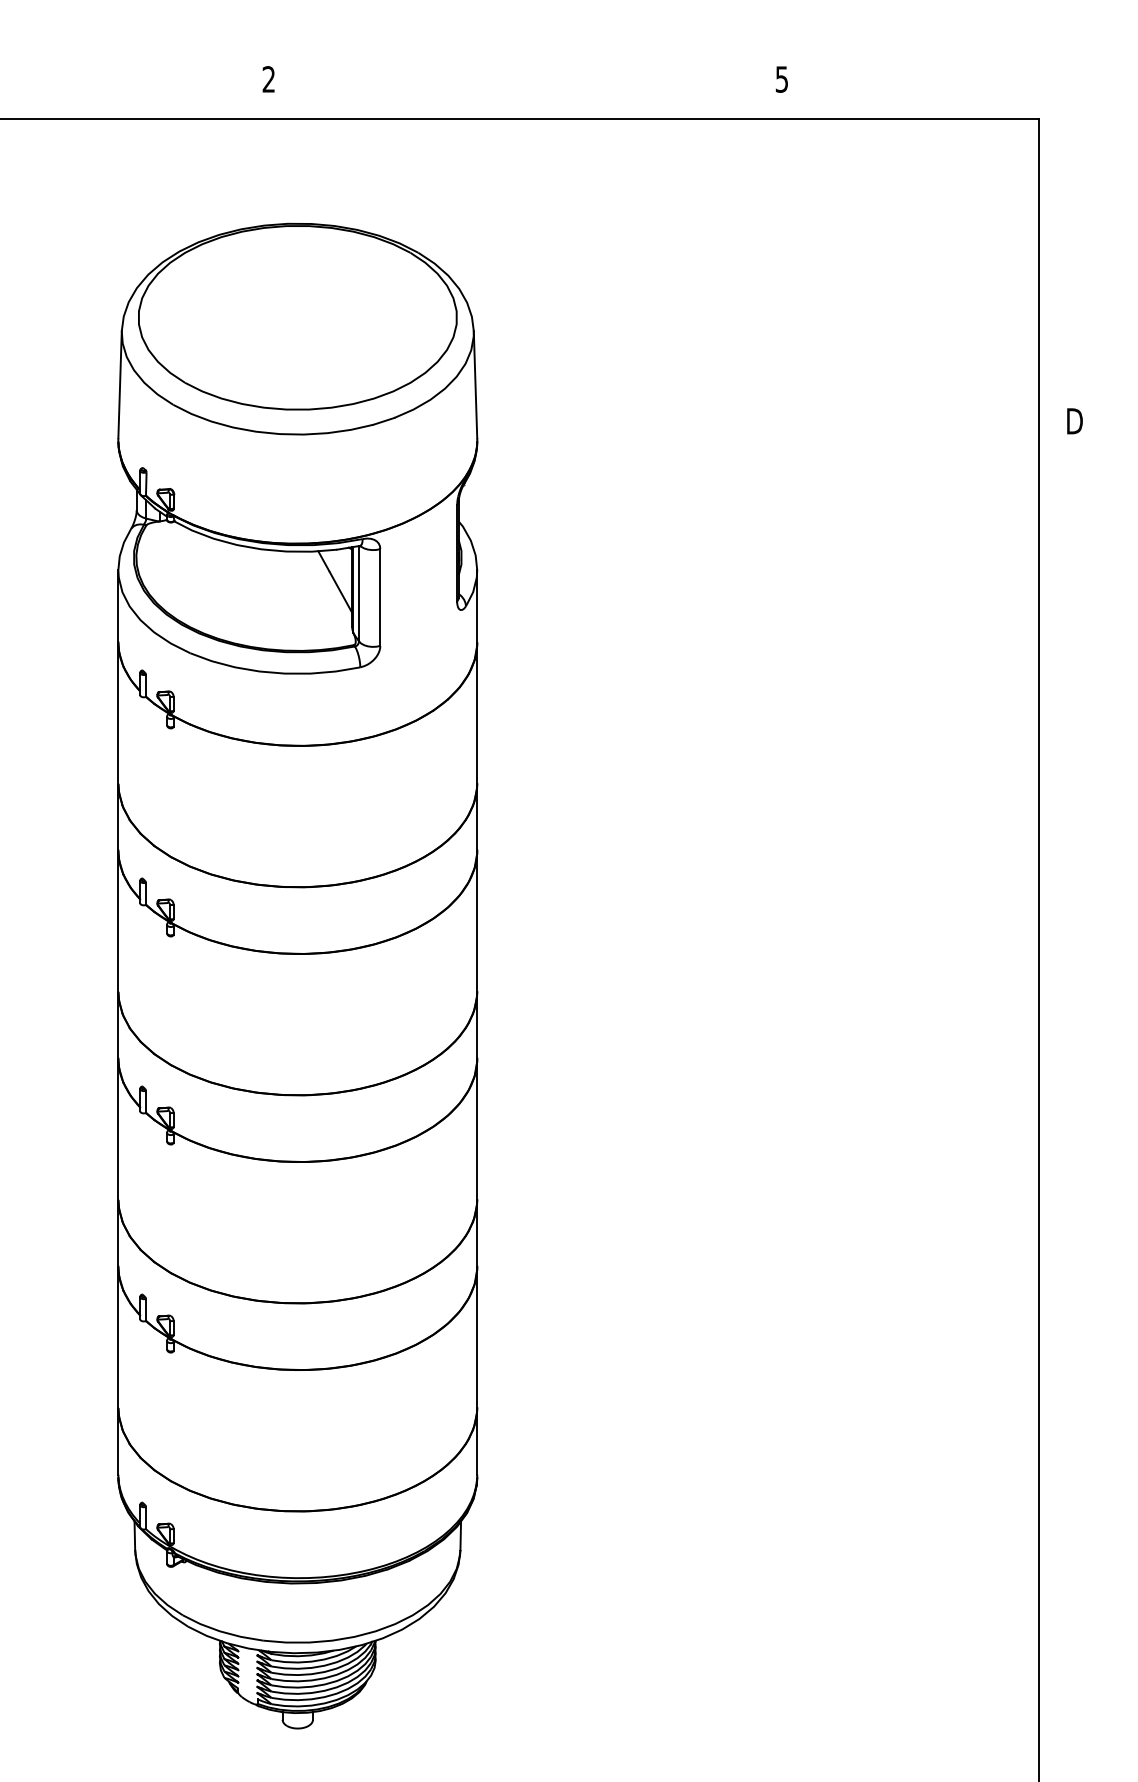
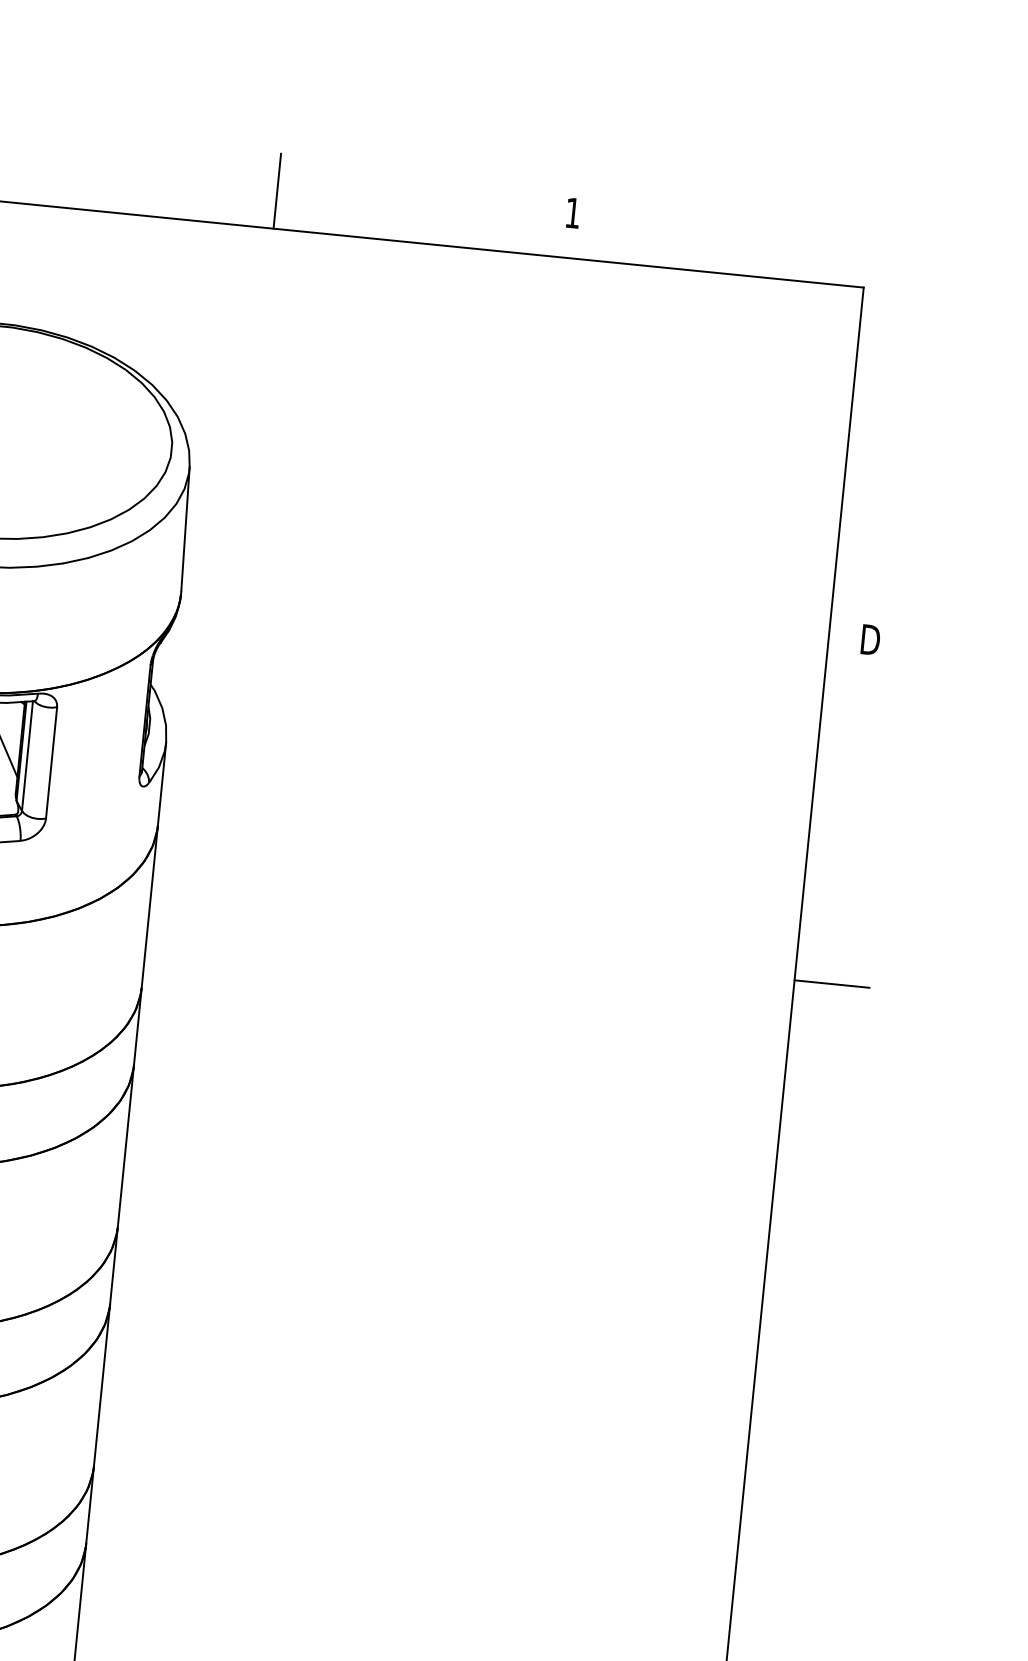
text: (781, 79) -> (572, 213), 5 -> 1
line: (525, 85) -> (277, 190), added
line: (1070, 720) -> (831, 983), added

